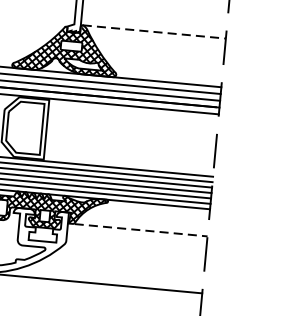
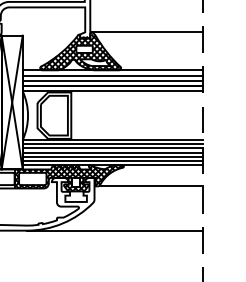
line: (154, 32) -> (147, 32), dashed -> solid
line: (141, 230) -> (151, 186), dashed -> solid

